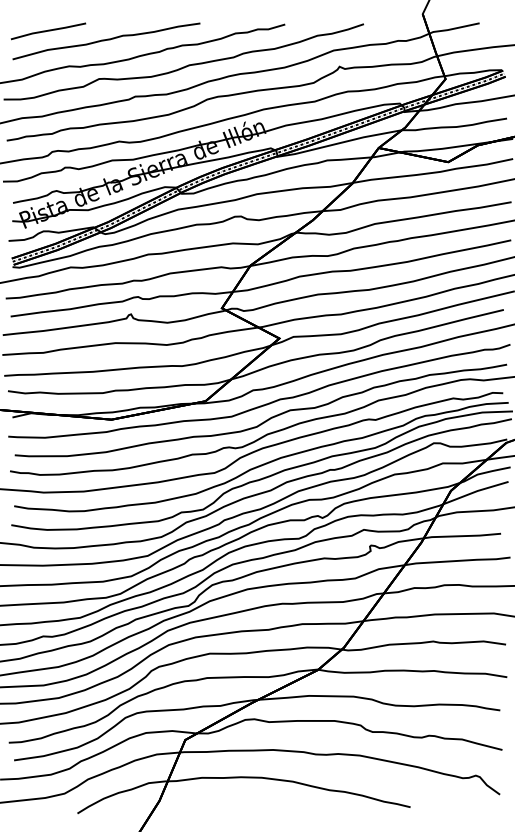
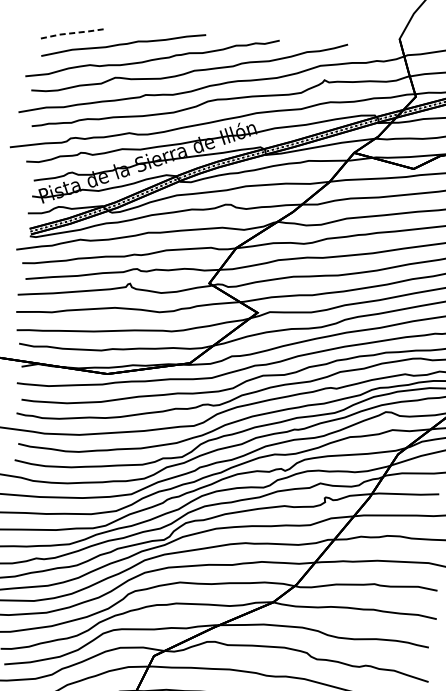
line: (49, 30) -> (74, 32), solid -> dashed

